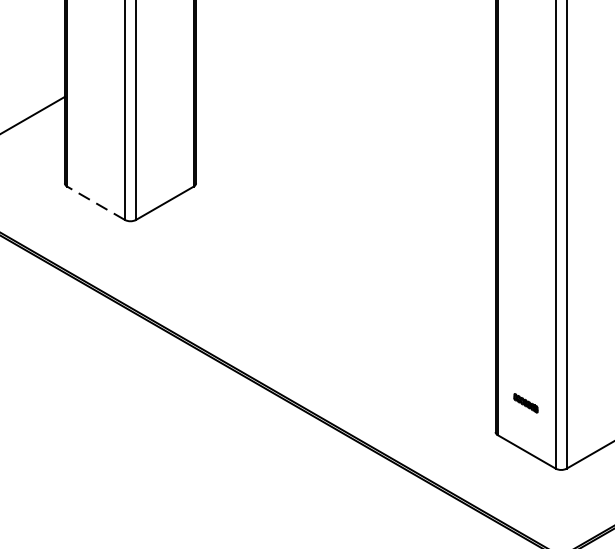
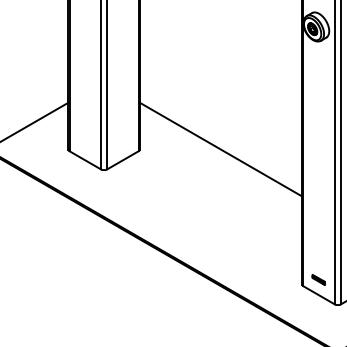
line: (344, 183) -> (220, 149), added
line: (94, 203) -> (84, 160), dashed -> solid
part: (525, 402) -> (318, 279), moved

